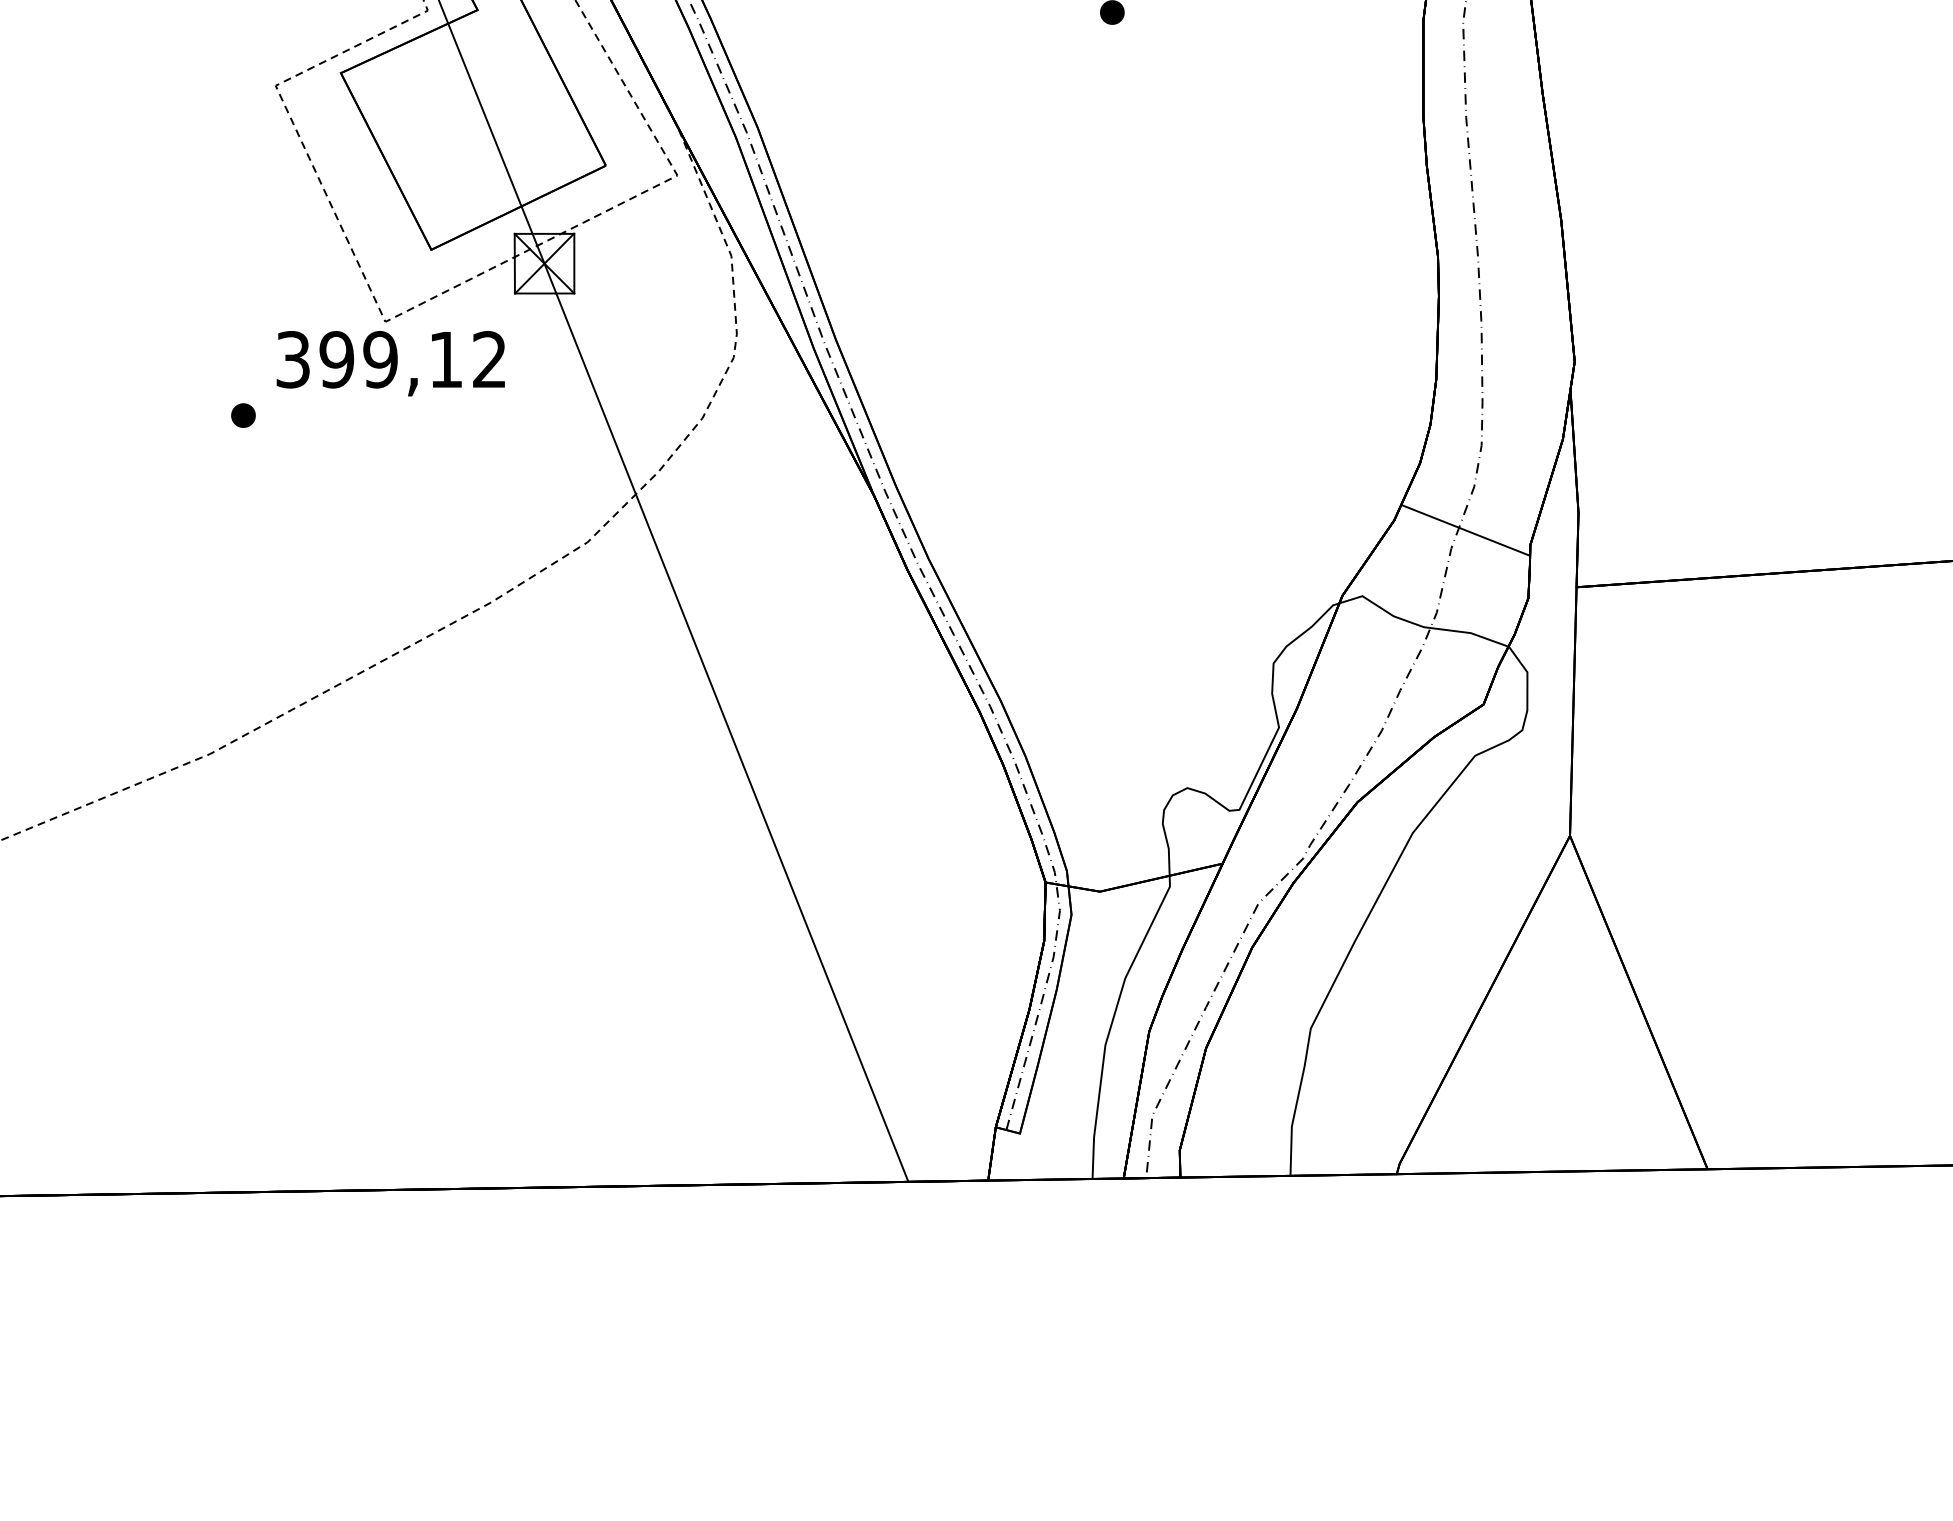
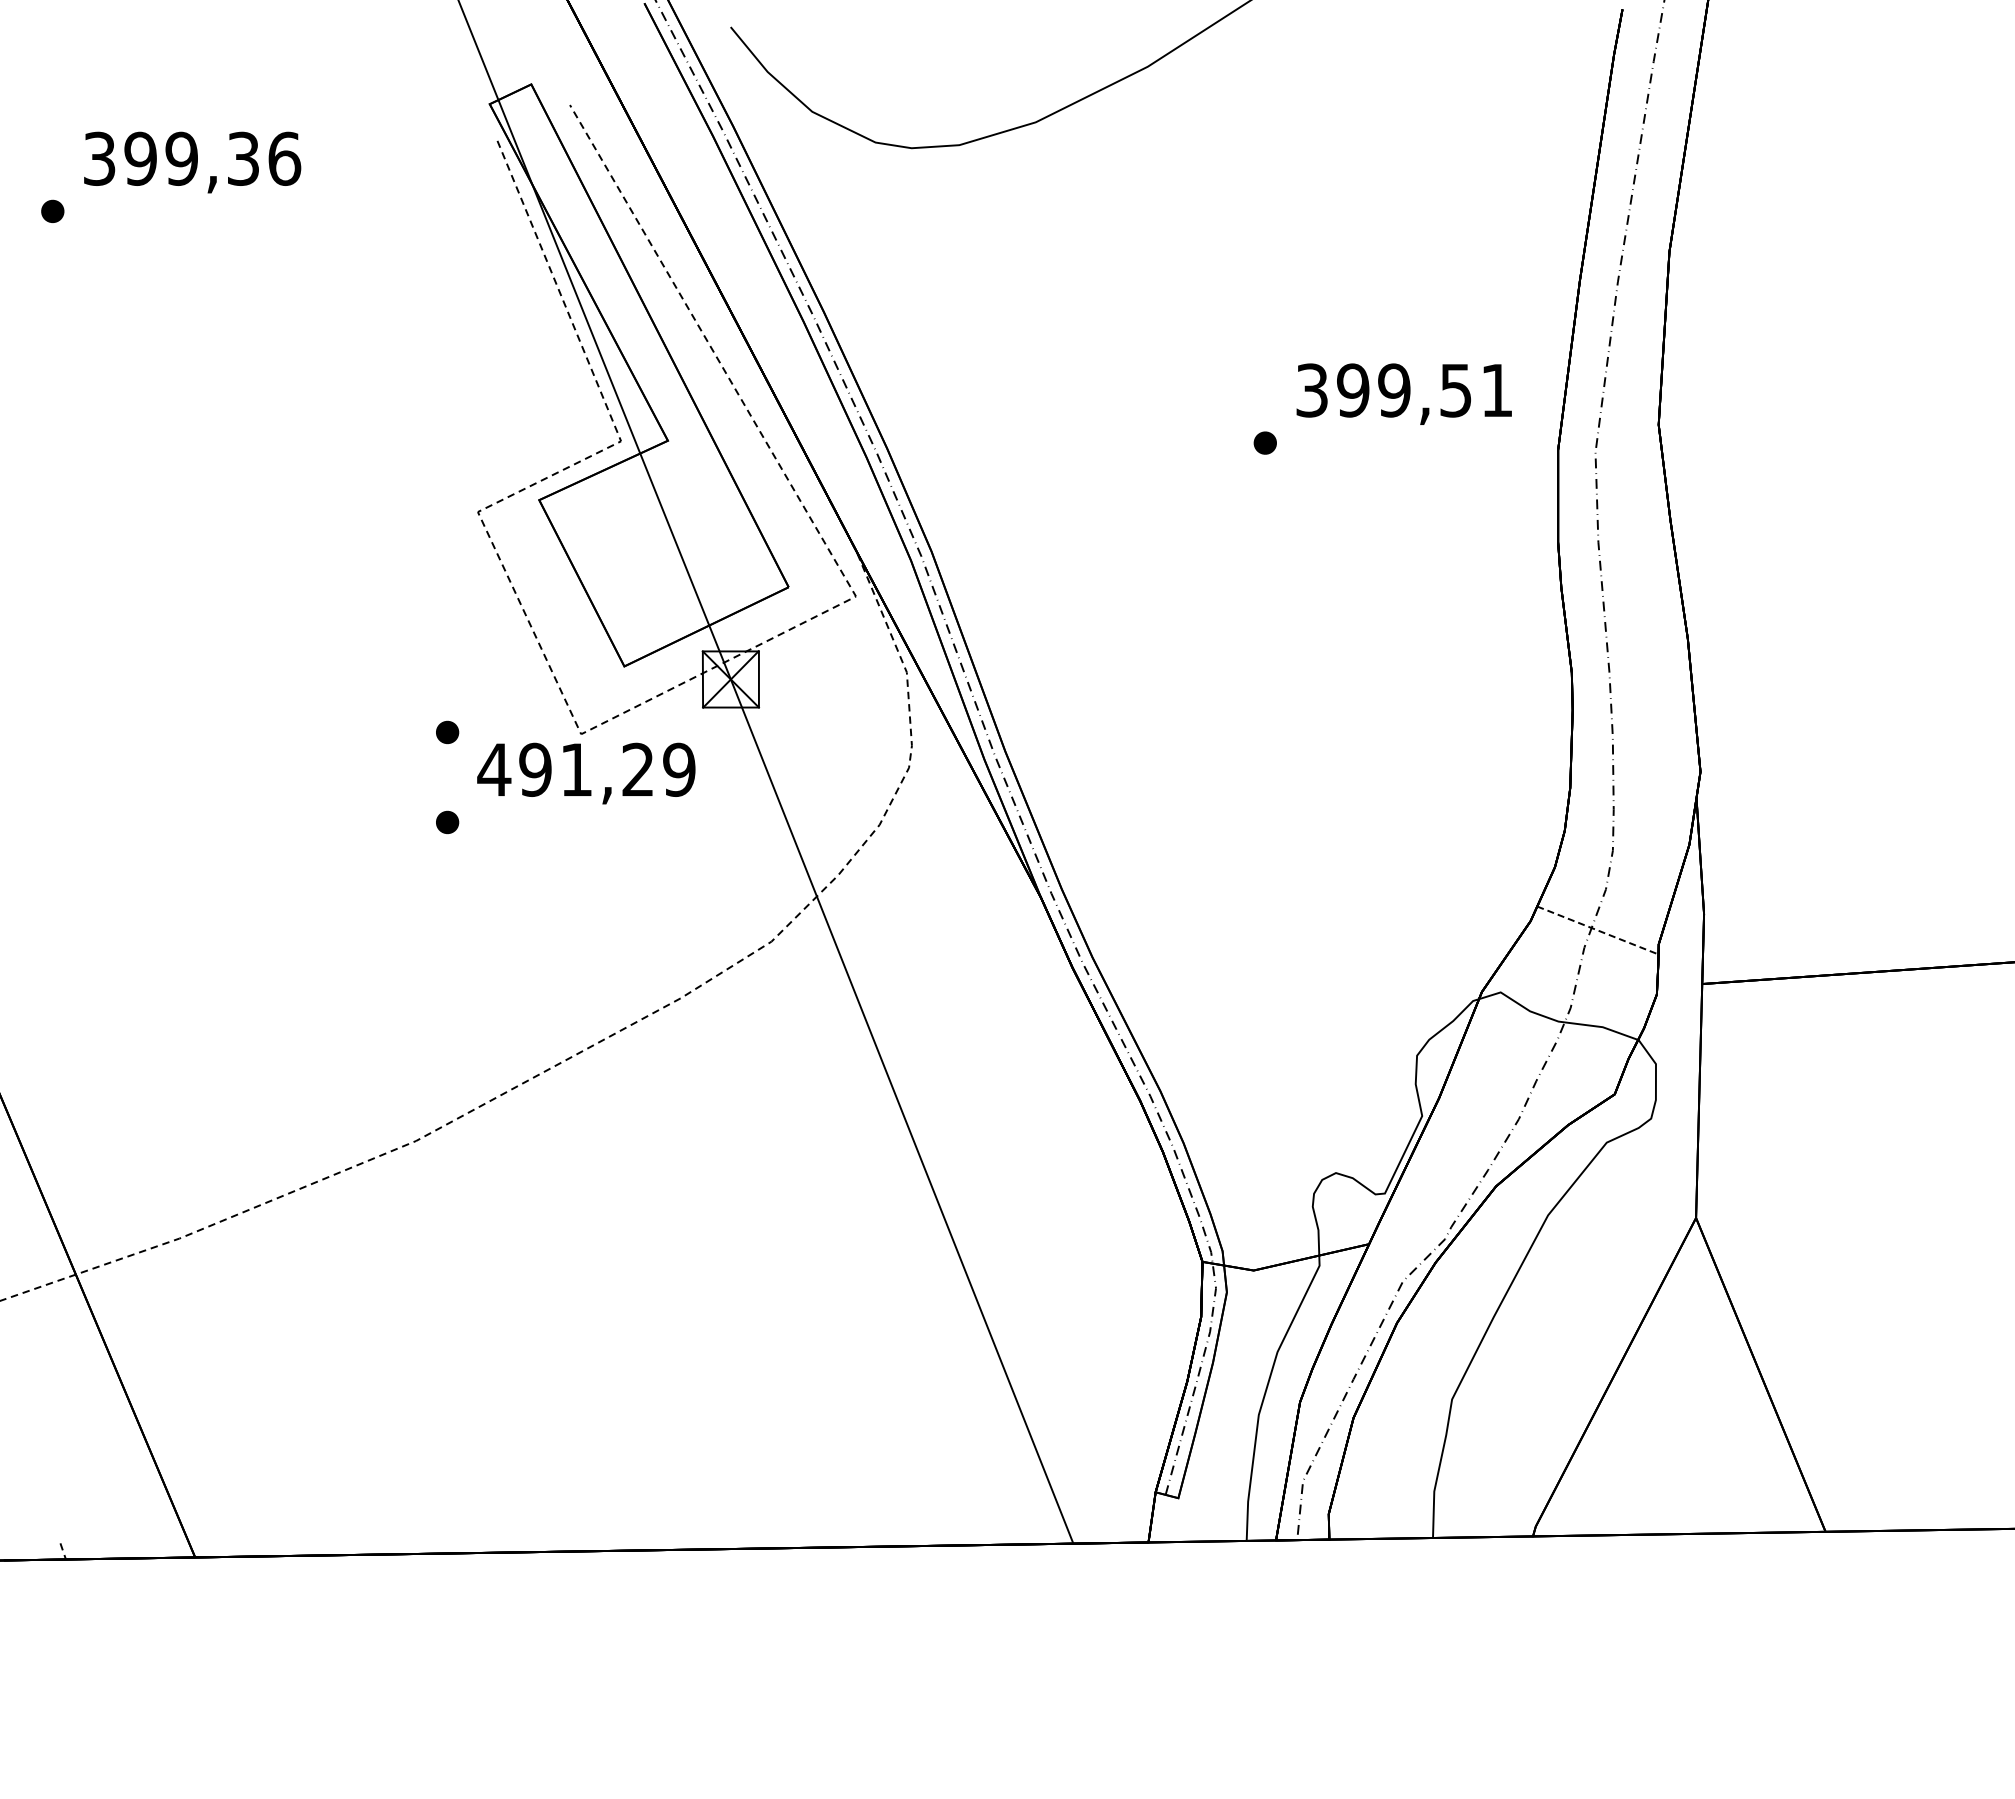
part: (243, 320) -> (447, 732), added
text: (391, 359) -> (586, 769), 399,12 -> 491,29
line: (1466, 530) -> (1598, 930), solid -> dashed

